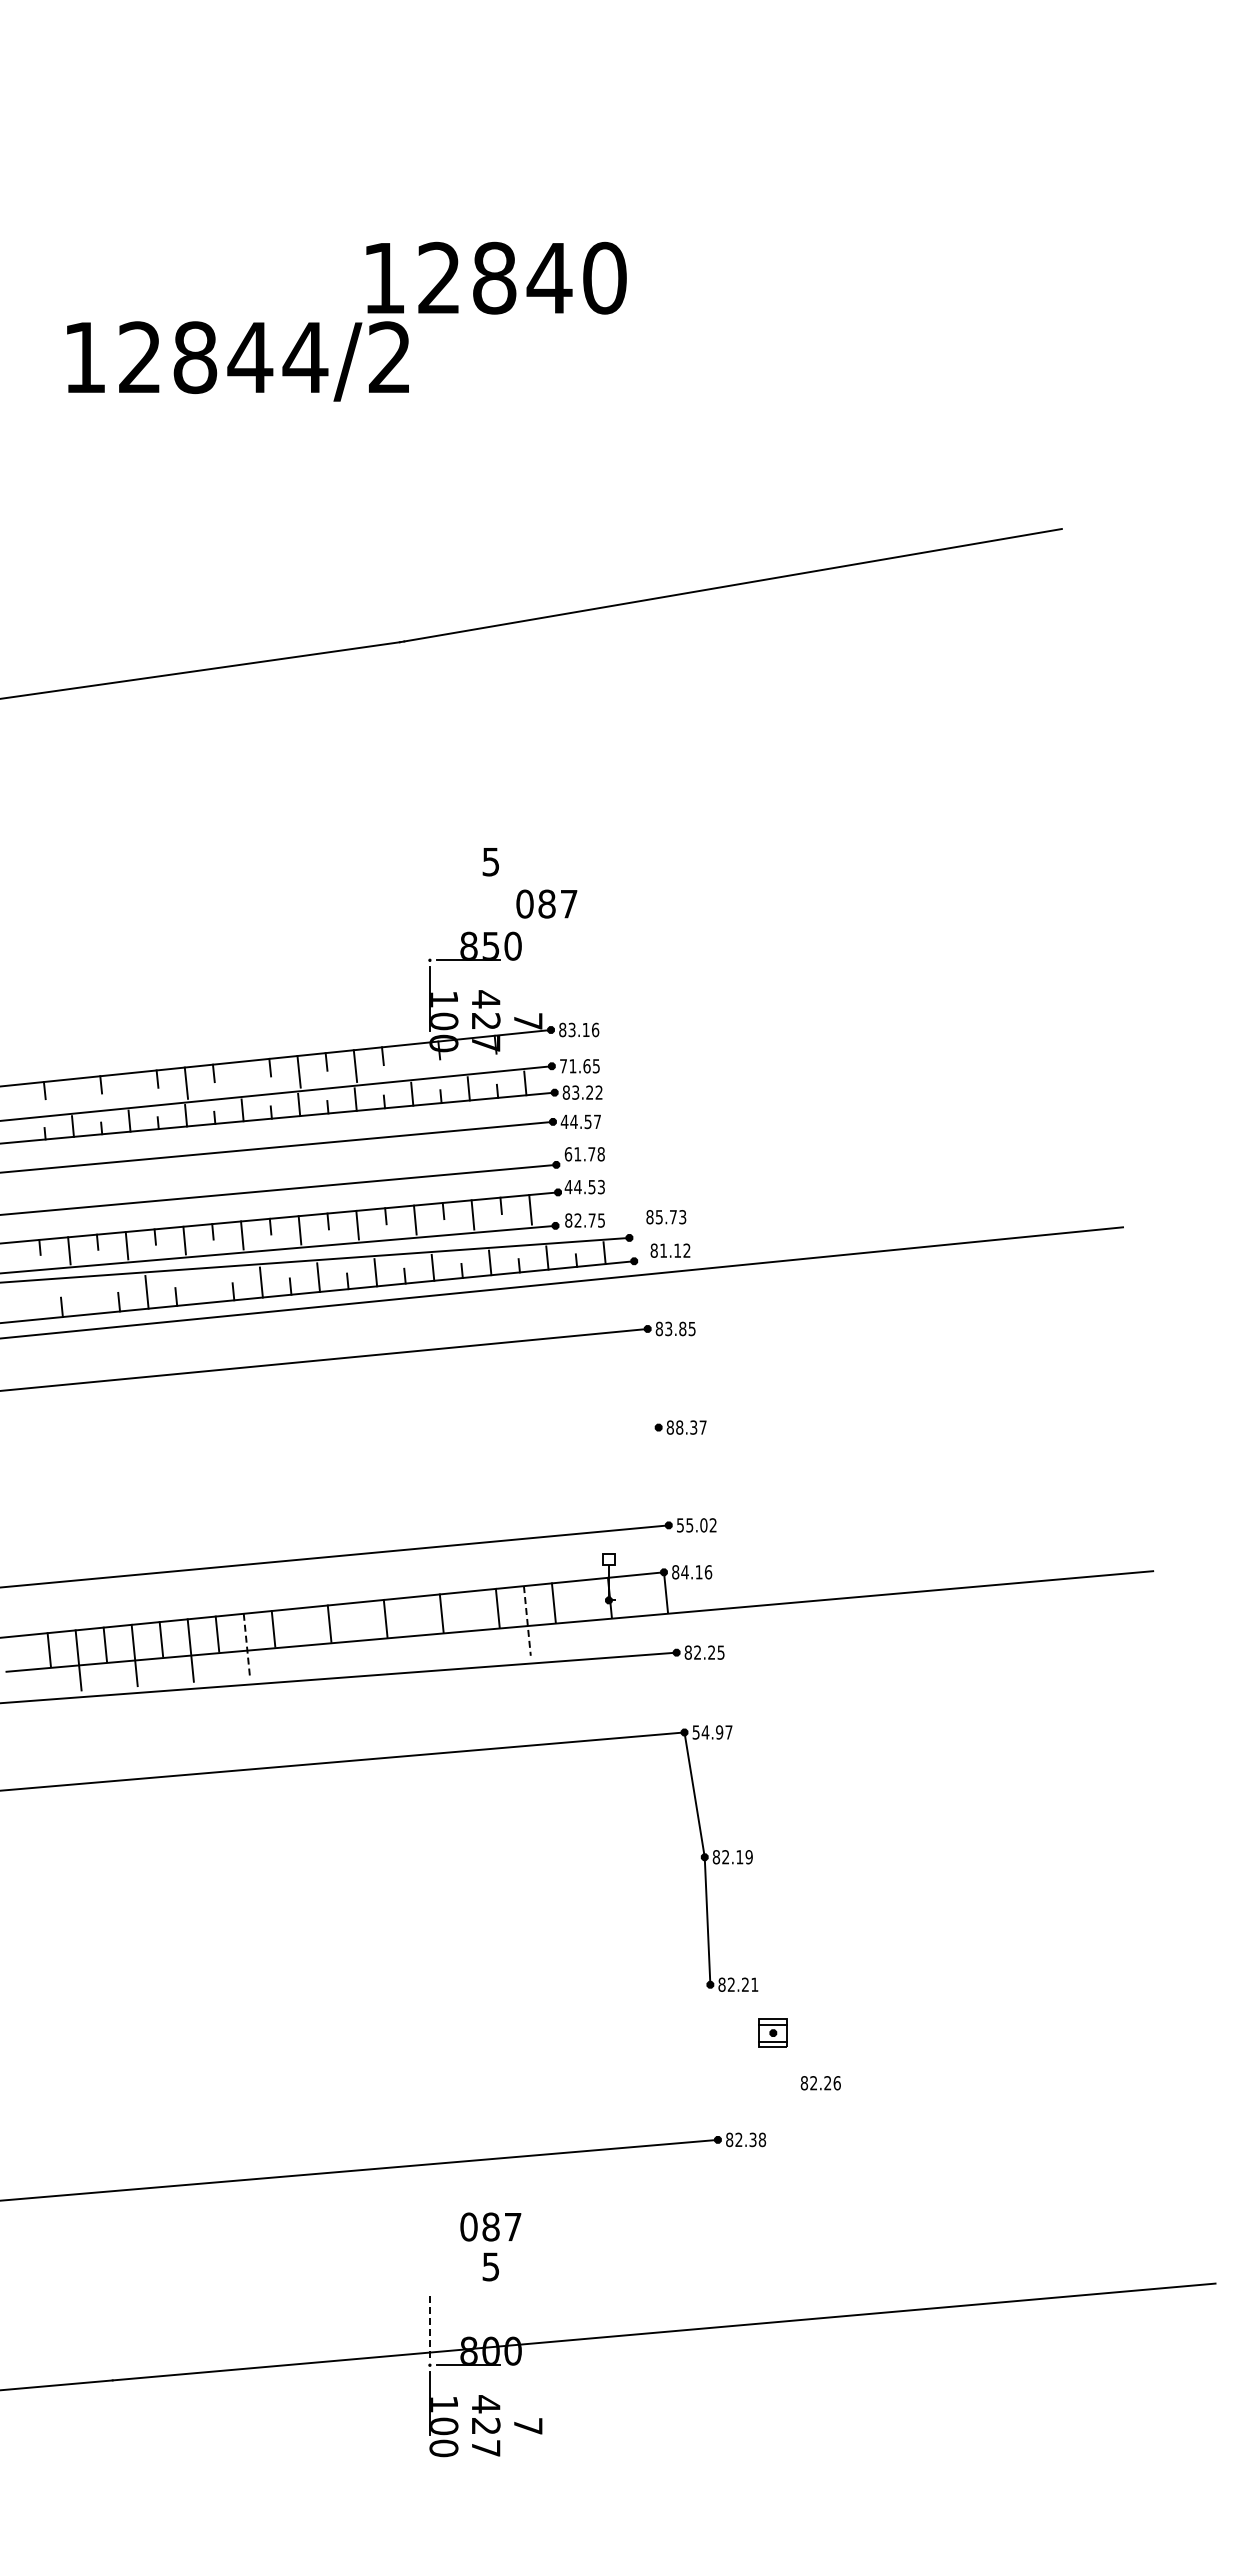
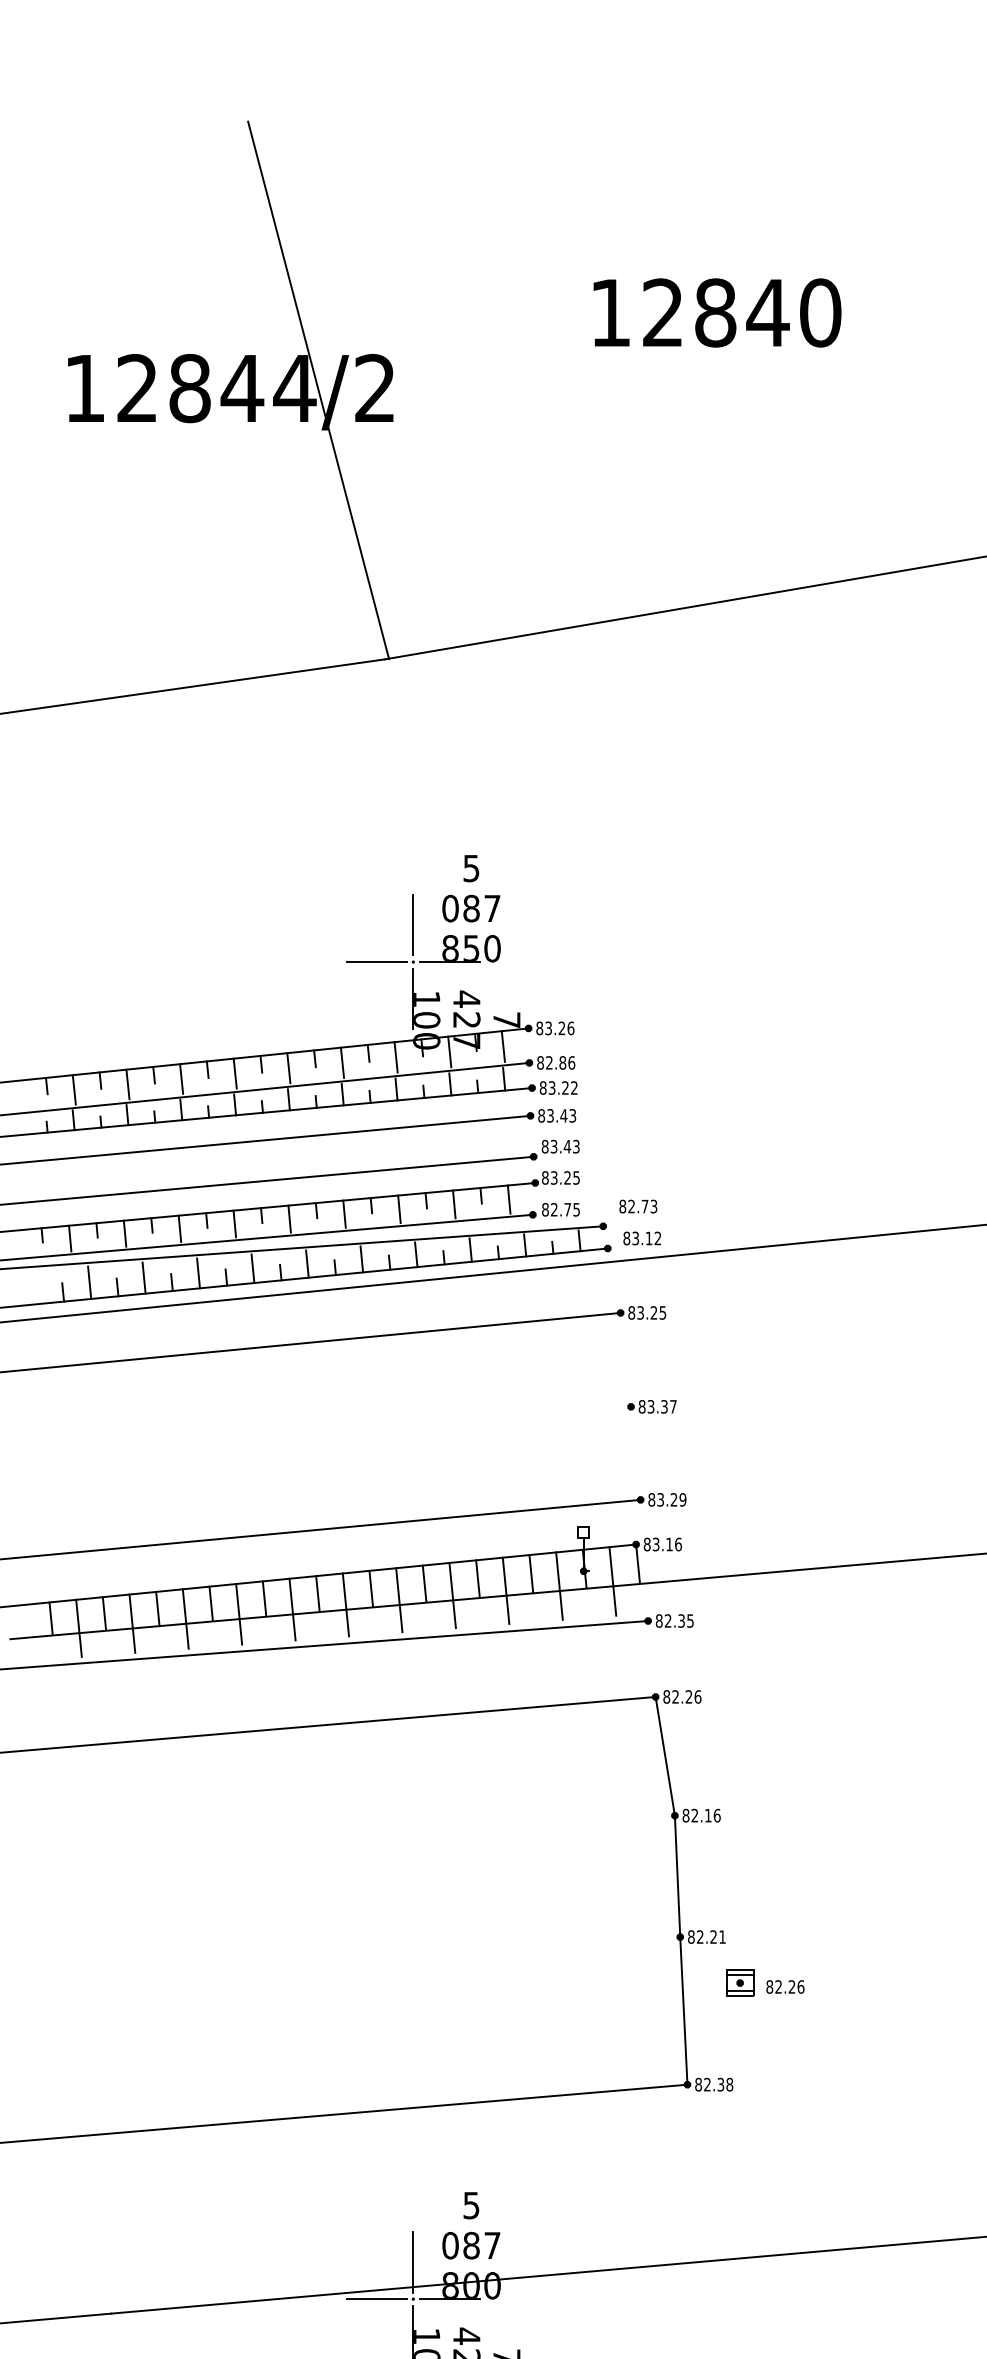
text: (496, 277) -> (717, 312), moved
line: (330, 359) -> (318, 390), added
text: (546, 903) -> (471, 908), moved
line: (429, 921) -> (412, 925), added
line: (390, 960) -> (375, 962), added
text: (585, 1029) -> (561, 1027), 83.16 -> 83.26
line: (524, 1048) -> (503, 1046), added
line: (467, 1054) -> (449, 1051), added
line: (411, 1060) -> (395, 1057), added
text: (580, 1066) -> (556, 1063), 71.65 -> 82.86
line: (242, 1077) -> (234, 1073), added
line: (129, 1088) -> (127, 1084), added
line: (73, 1094) -> (74, 1089), added
text: (580, 1121) -> (556, 1115), 44.57 -> 83.43
text: (584, 1154) -> (560, 1146), 61.78 -> 83.43
text: (584, 1186) -> (560, 1177), 44.53 -> 83.25
text: (658, 1217) -> (630, 1206), 85.73 -> 82.73
text: (663, 1250) -> (635, 1238), 81.12 -> 83.12
line: (203, 1287) -> (197, 1273), added
line: (89, 1297) -> (89, 1283), added
text: (682, 1328) -> (653, 1312), 83.85 -> 83.25
text: (679, 1427) -> (650, 1406), 88.37 -> 83.37
text: (696, 1525) -> (667, 1499), 55.02 -> 83.29
text: (684, 1572) -> (655, 1544), 84.16 -> 83.16
line: (639, 1611) -> (612, 1581), added
line: (582, 1615) -> (558, 1585), added
line: (527, 1620) -> (506, 1590), dashed -> solid
line: (470, 1625) -> (451, 1595), added
line: (414, 1630) -> (398, 1599), added
line: (358, 1635) -> (345, 1604), added
line: (302, 1640) -> (292, 1609), added
line: (246, 1645) -> (238, 1614), dashed -> solid
text: (711, 1652) -> (681, 1620), 82.25 -> 82.35
text: (712, 1732) -> (682, 1696), 54.97 -> 82.26
text: (748, 1857) -> (716, 1815), 82.19 -> 82.16
line: (713, 2061) -> (683, 2010), added
text: (820, 2083) -> (785, 1987), moved
text: (490, 2226) -> (471, 2245), moved
line: (429, 2326) -> (412, 2262), dashed -> solid
line: (390, 2365) -> (375, 2299), added

